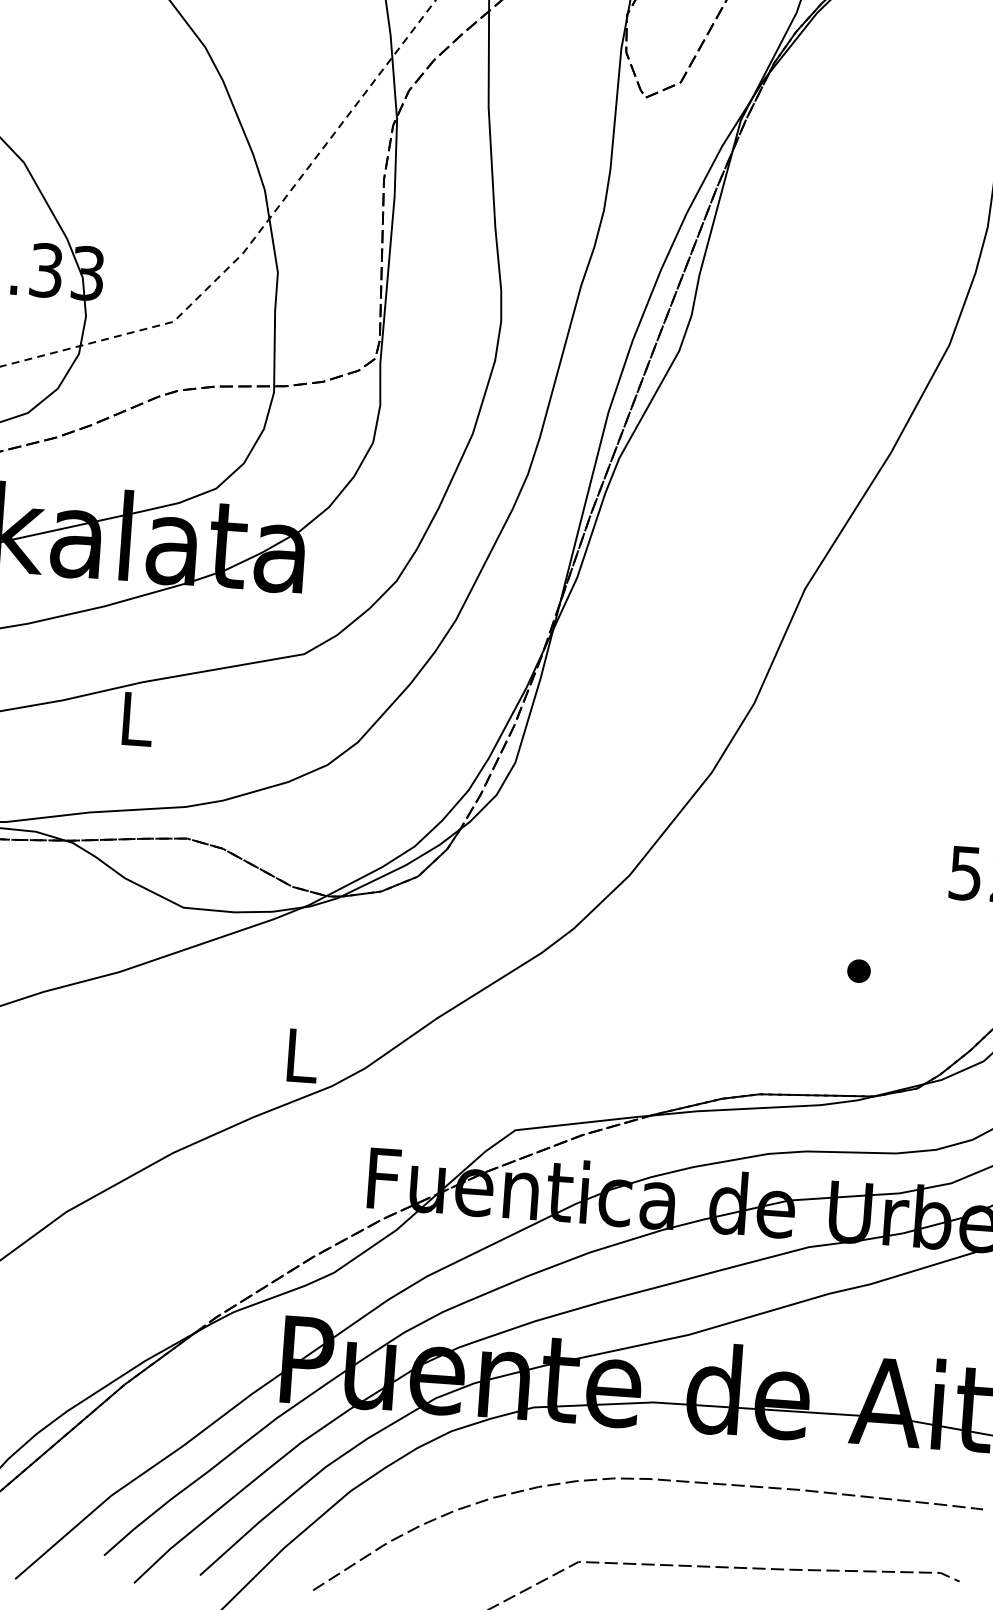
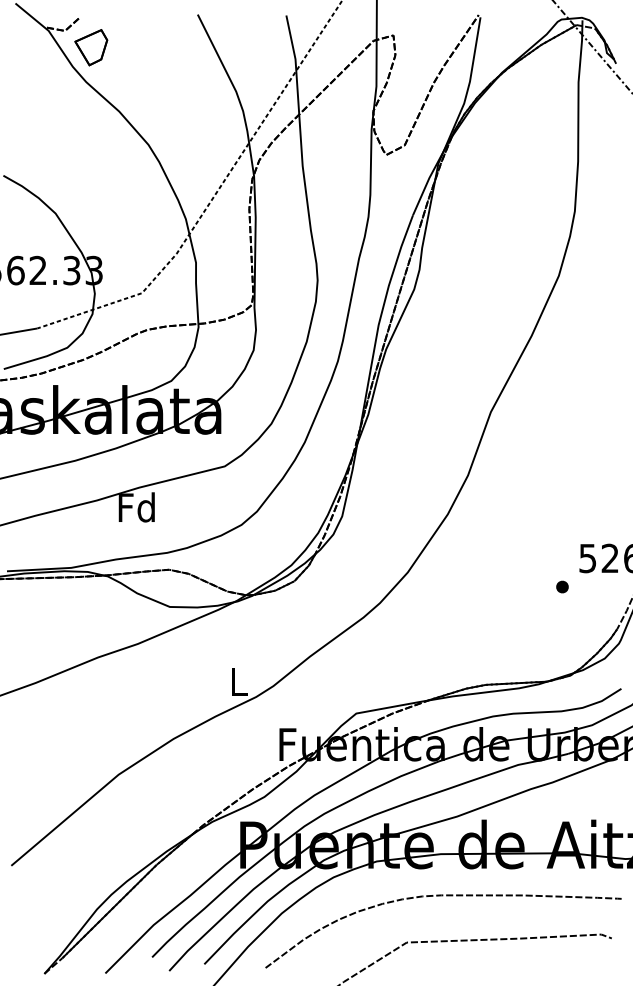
text: (134, 718) -> (136, 507), L -> Fd
part: (859, 970) -> (562, 586), moved

